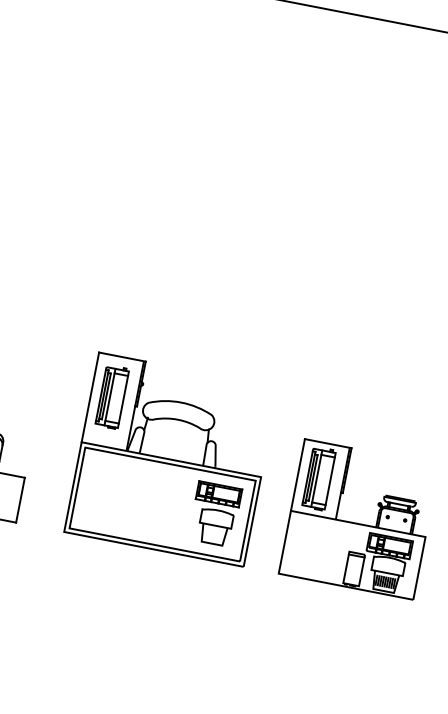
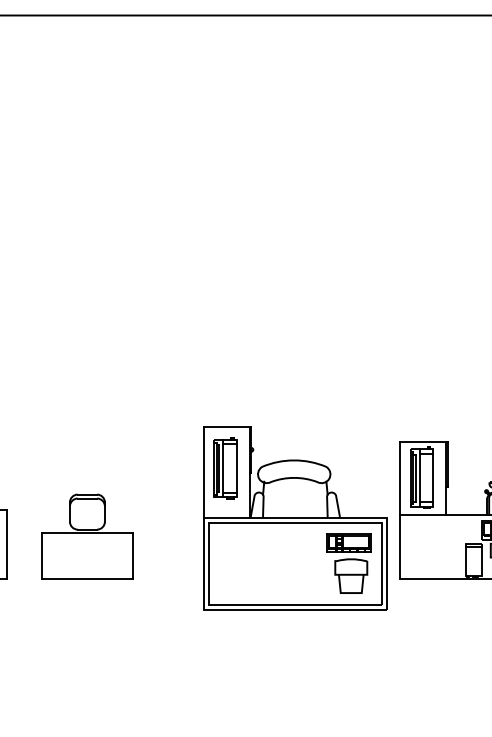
part: (171, 459) -> (295, 518), moved

